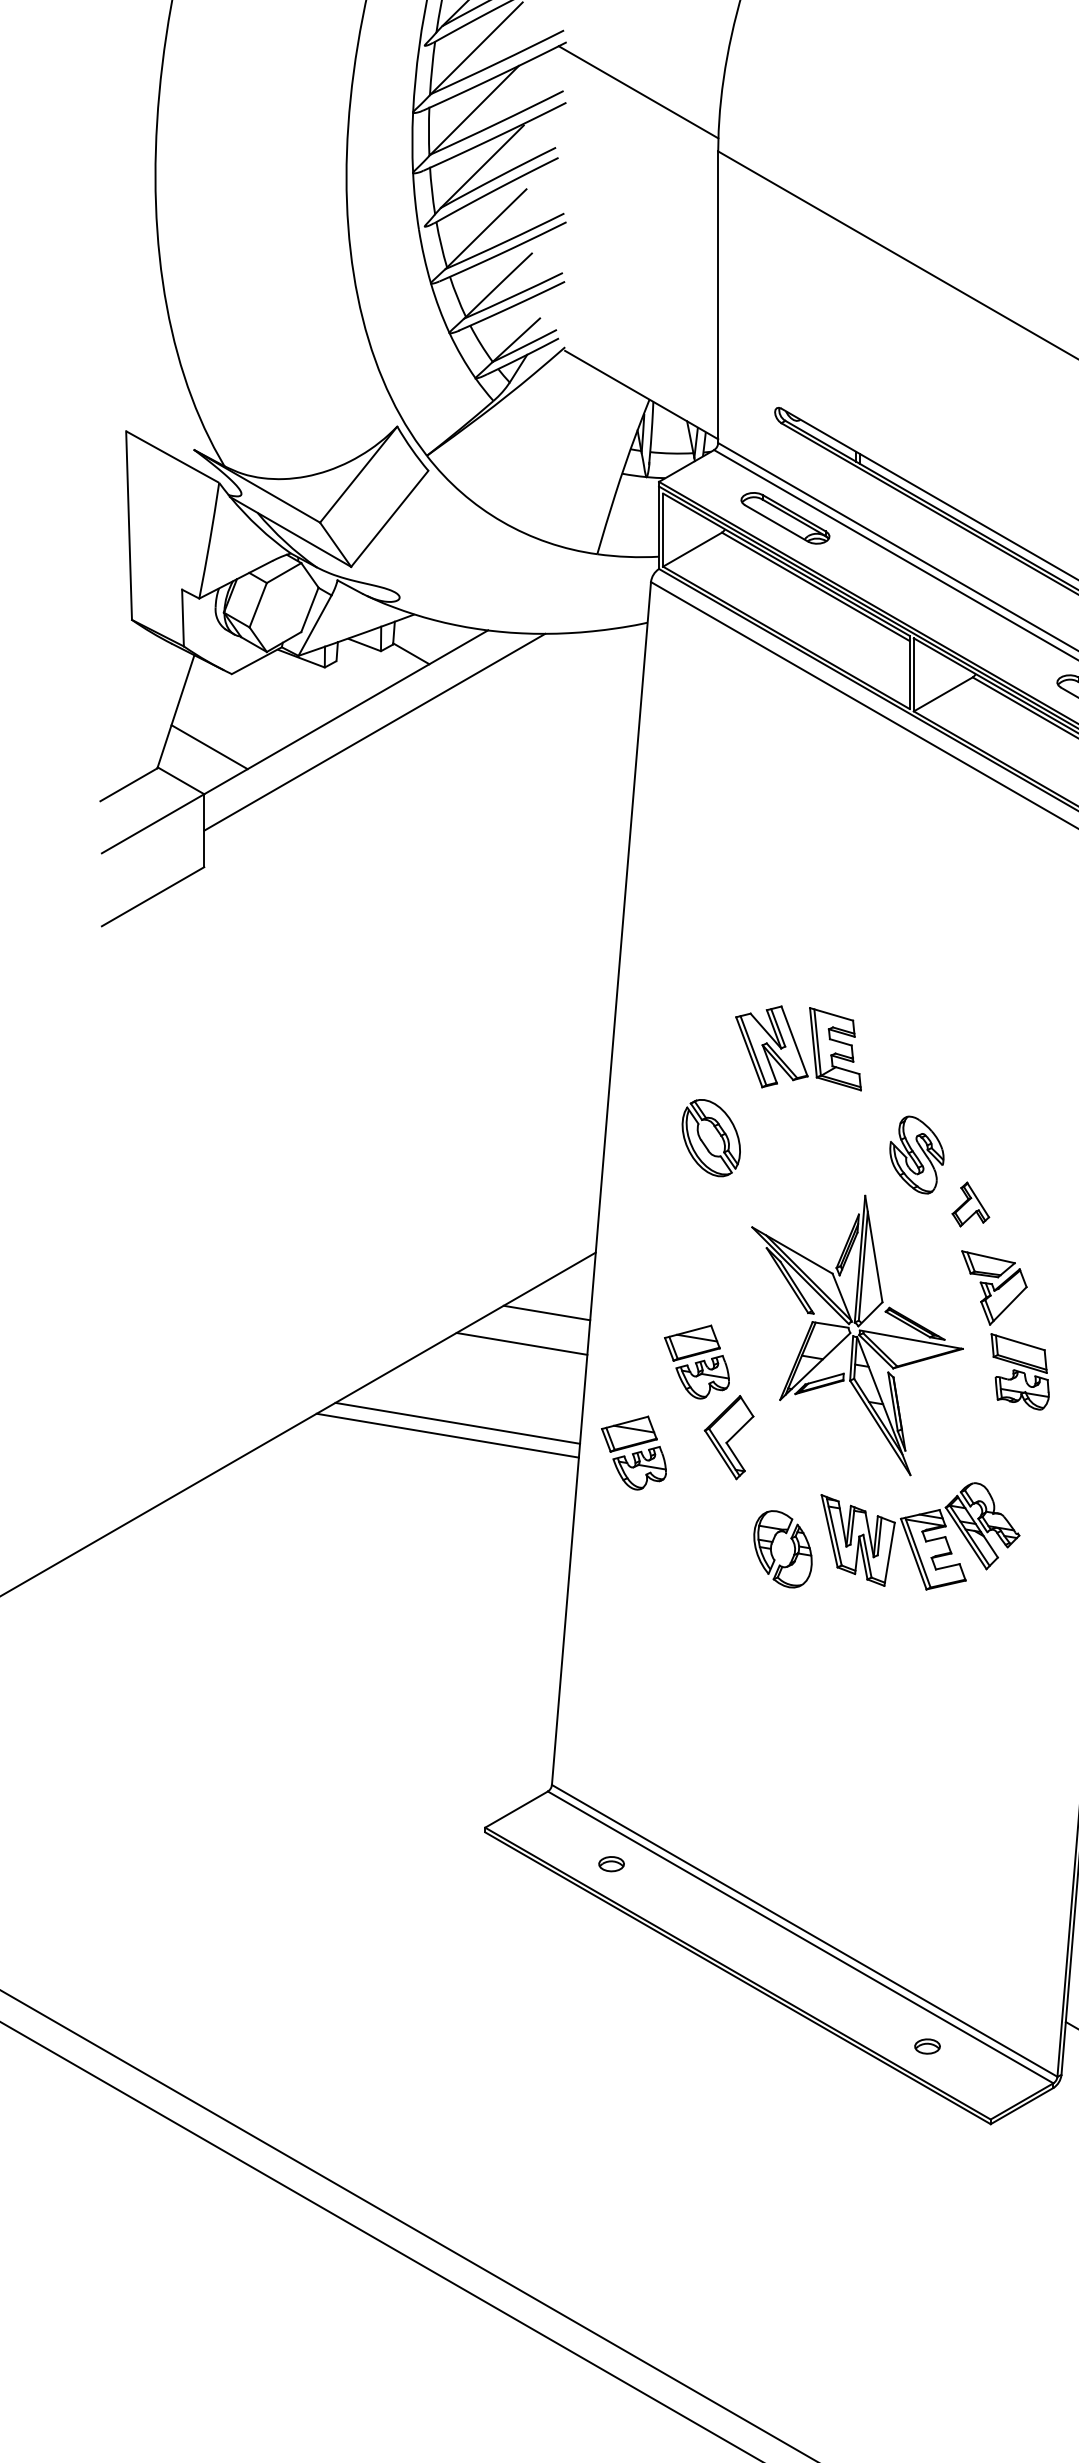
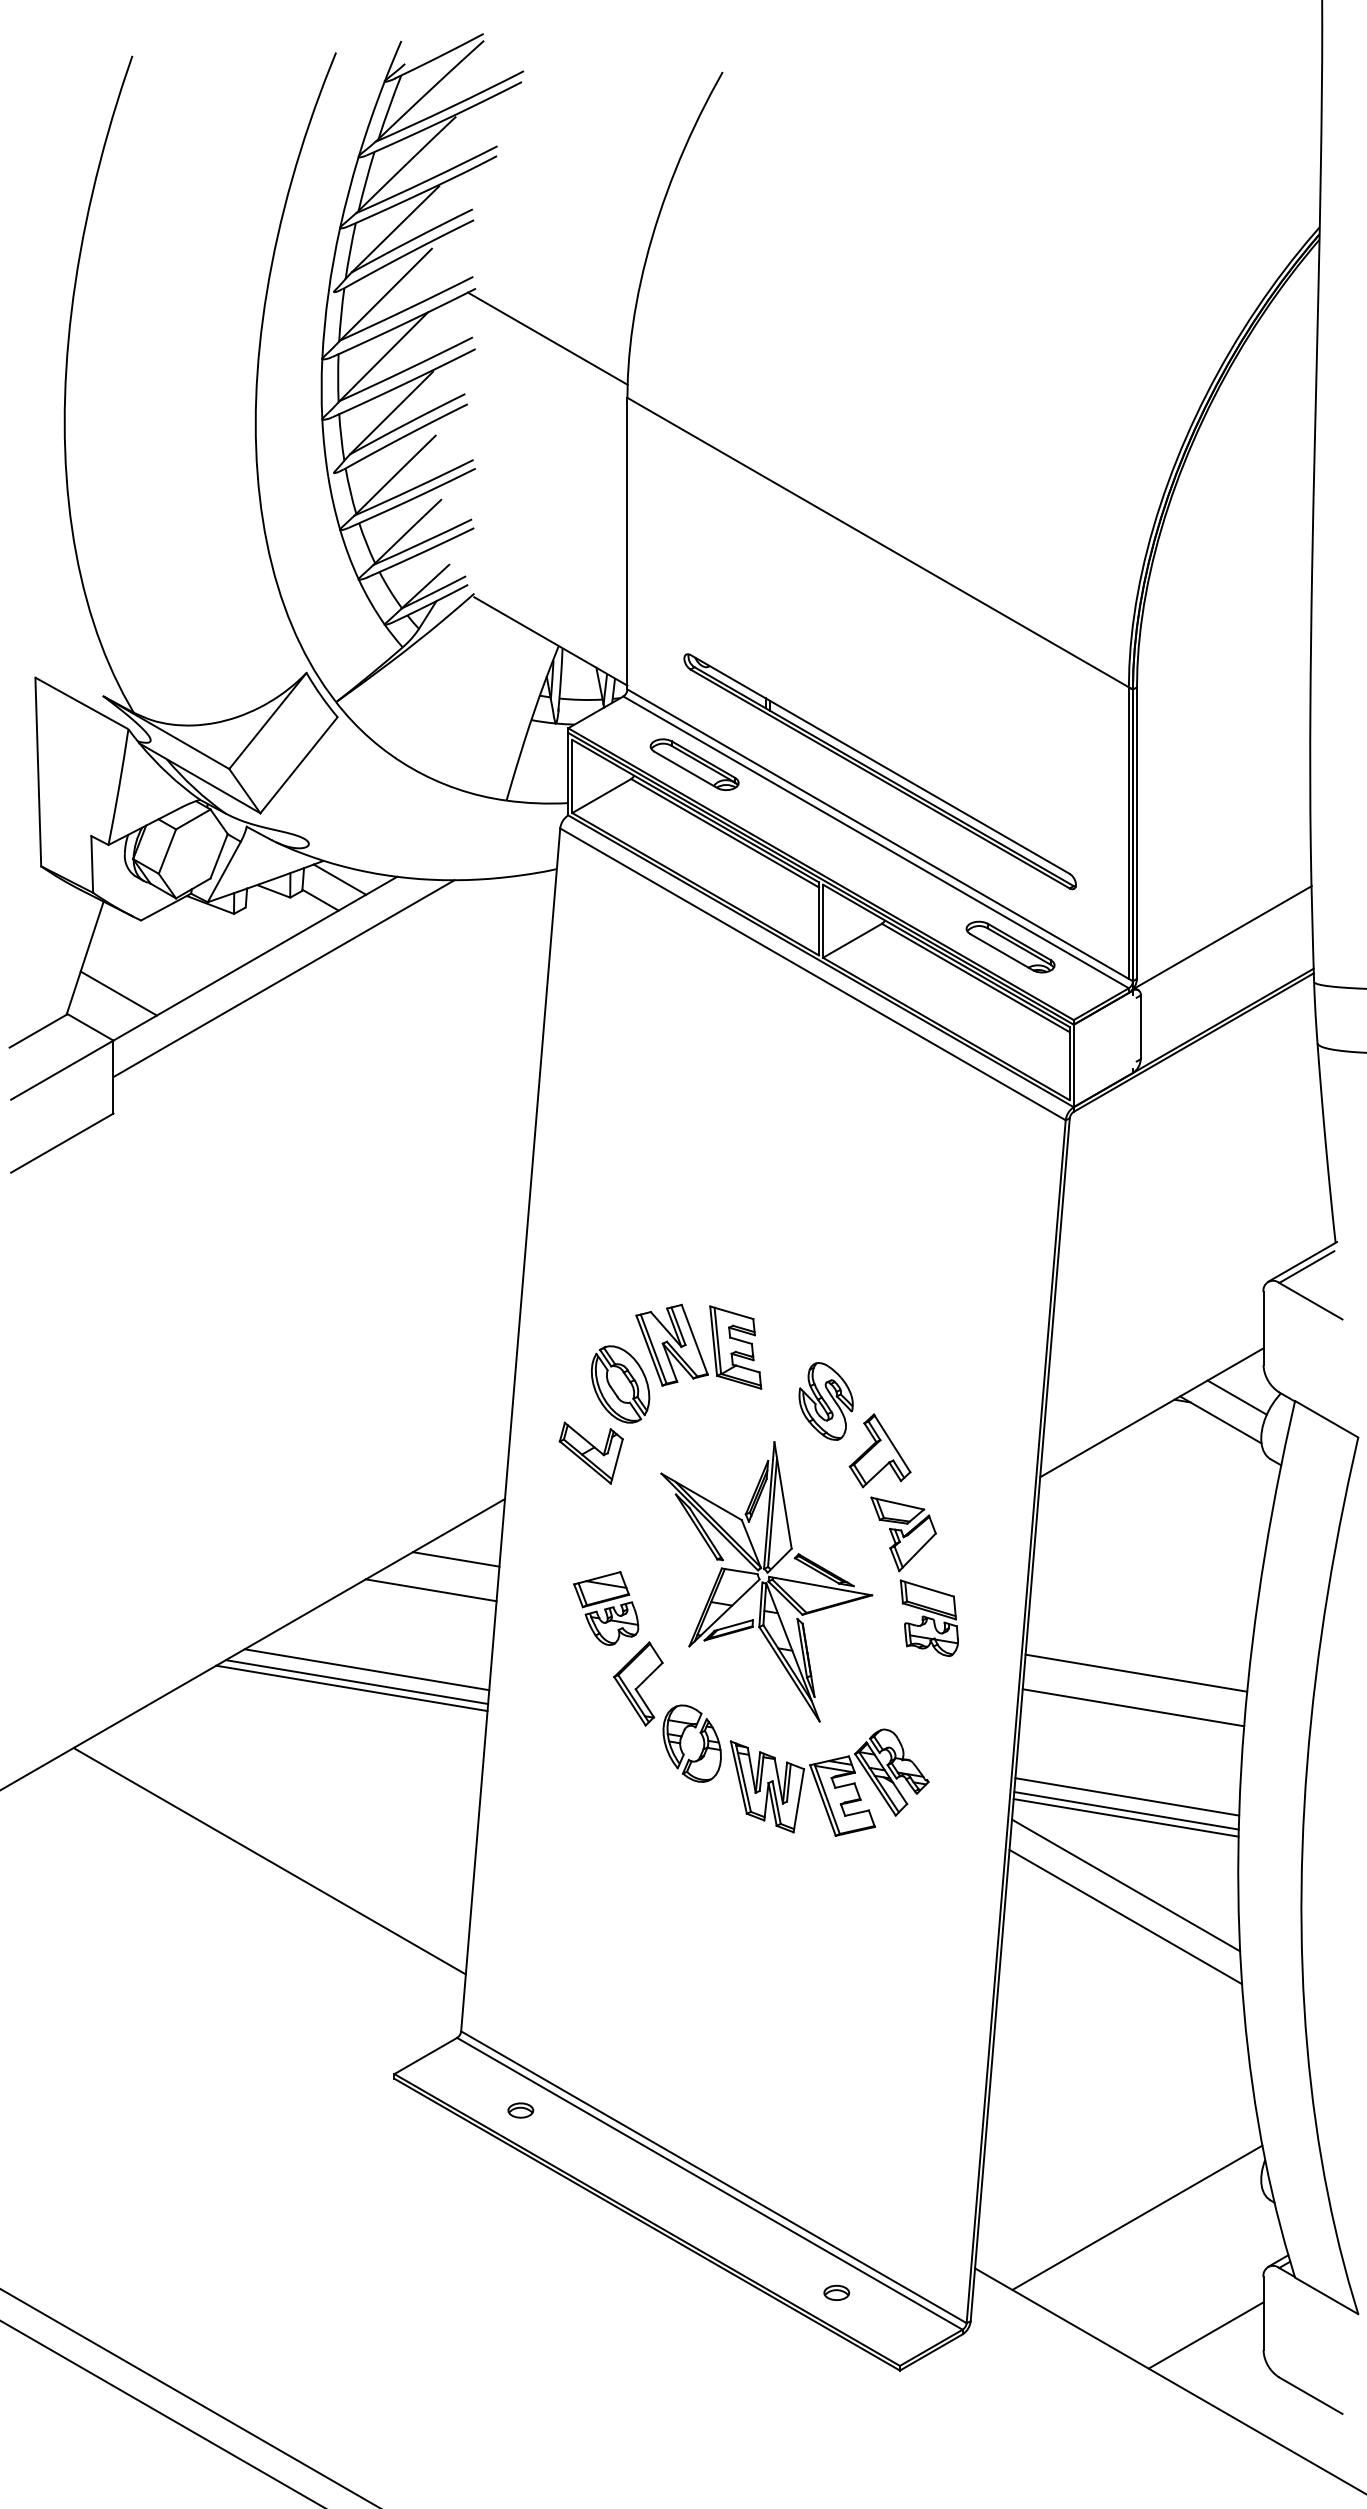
line: (430, 633) -> (339, 879), added
part: (798, 1048) -> (698, 1346), moved
part: (970, 1204) -> (879, 1450), size x1.67
part: (681, 1206) -> (590, 1452), added
line: (442, 1442) -> (351, 1688), added
part: (634, 1453) -> (543, 1699), removed
part: (772, 1549) -> (681, 1743), moved
line: (360, 1615) -> (269, 1861), added

